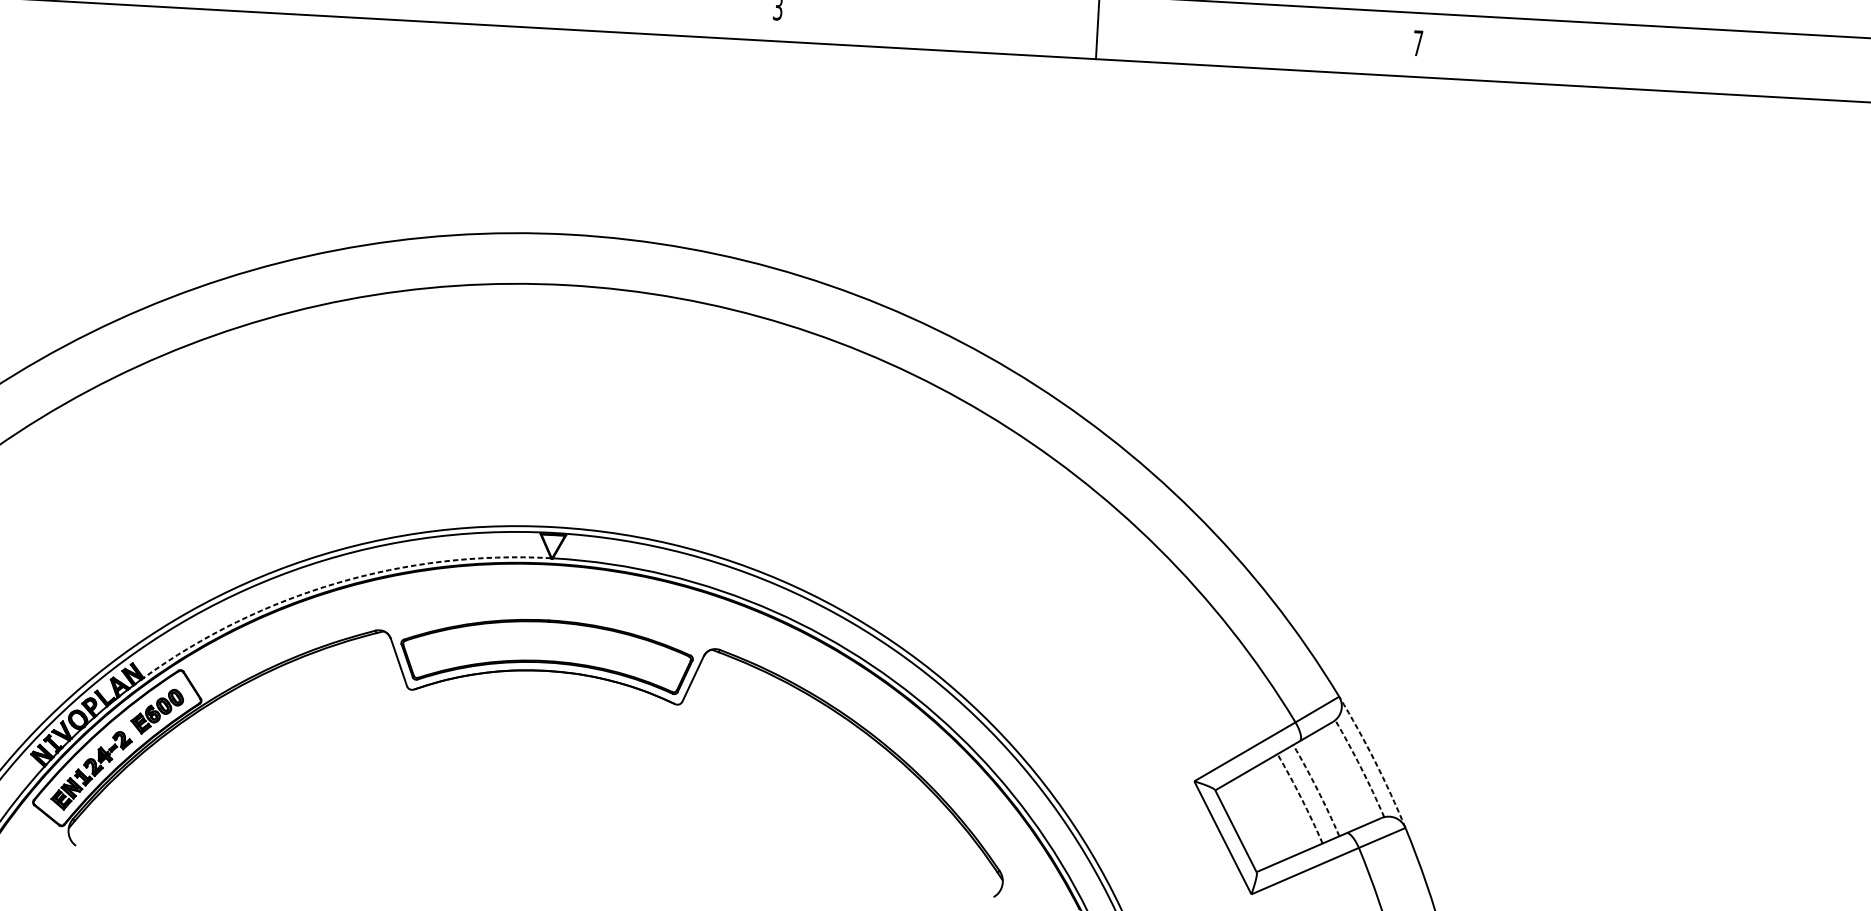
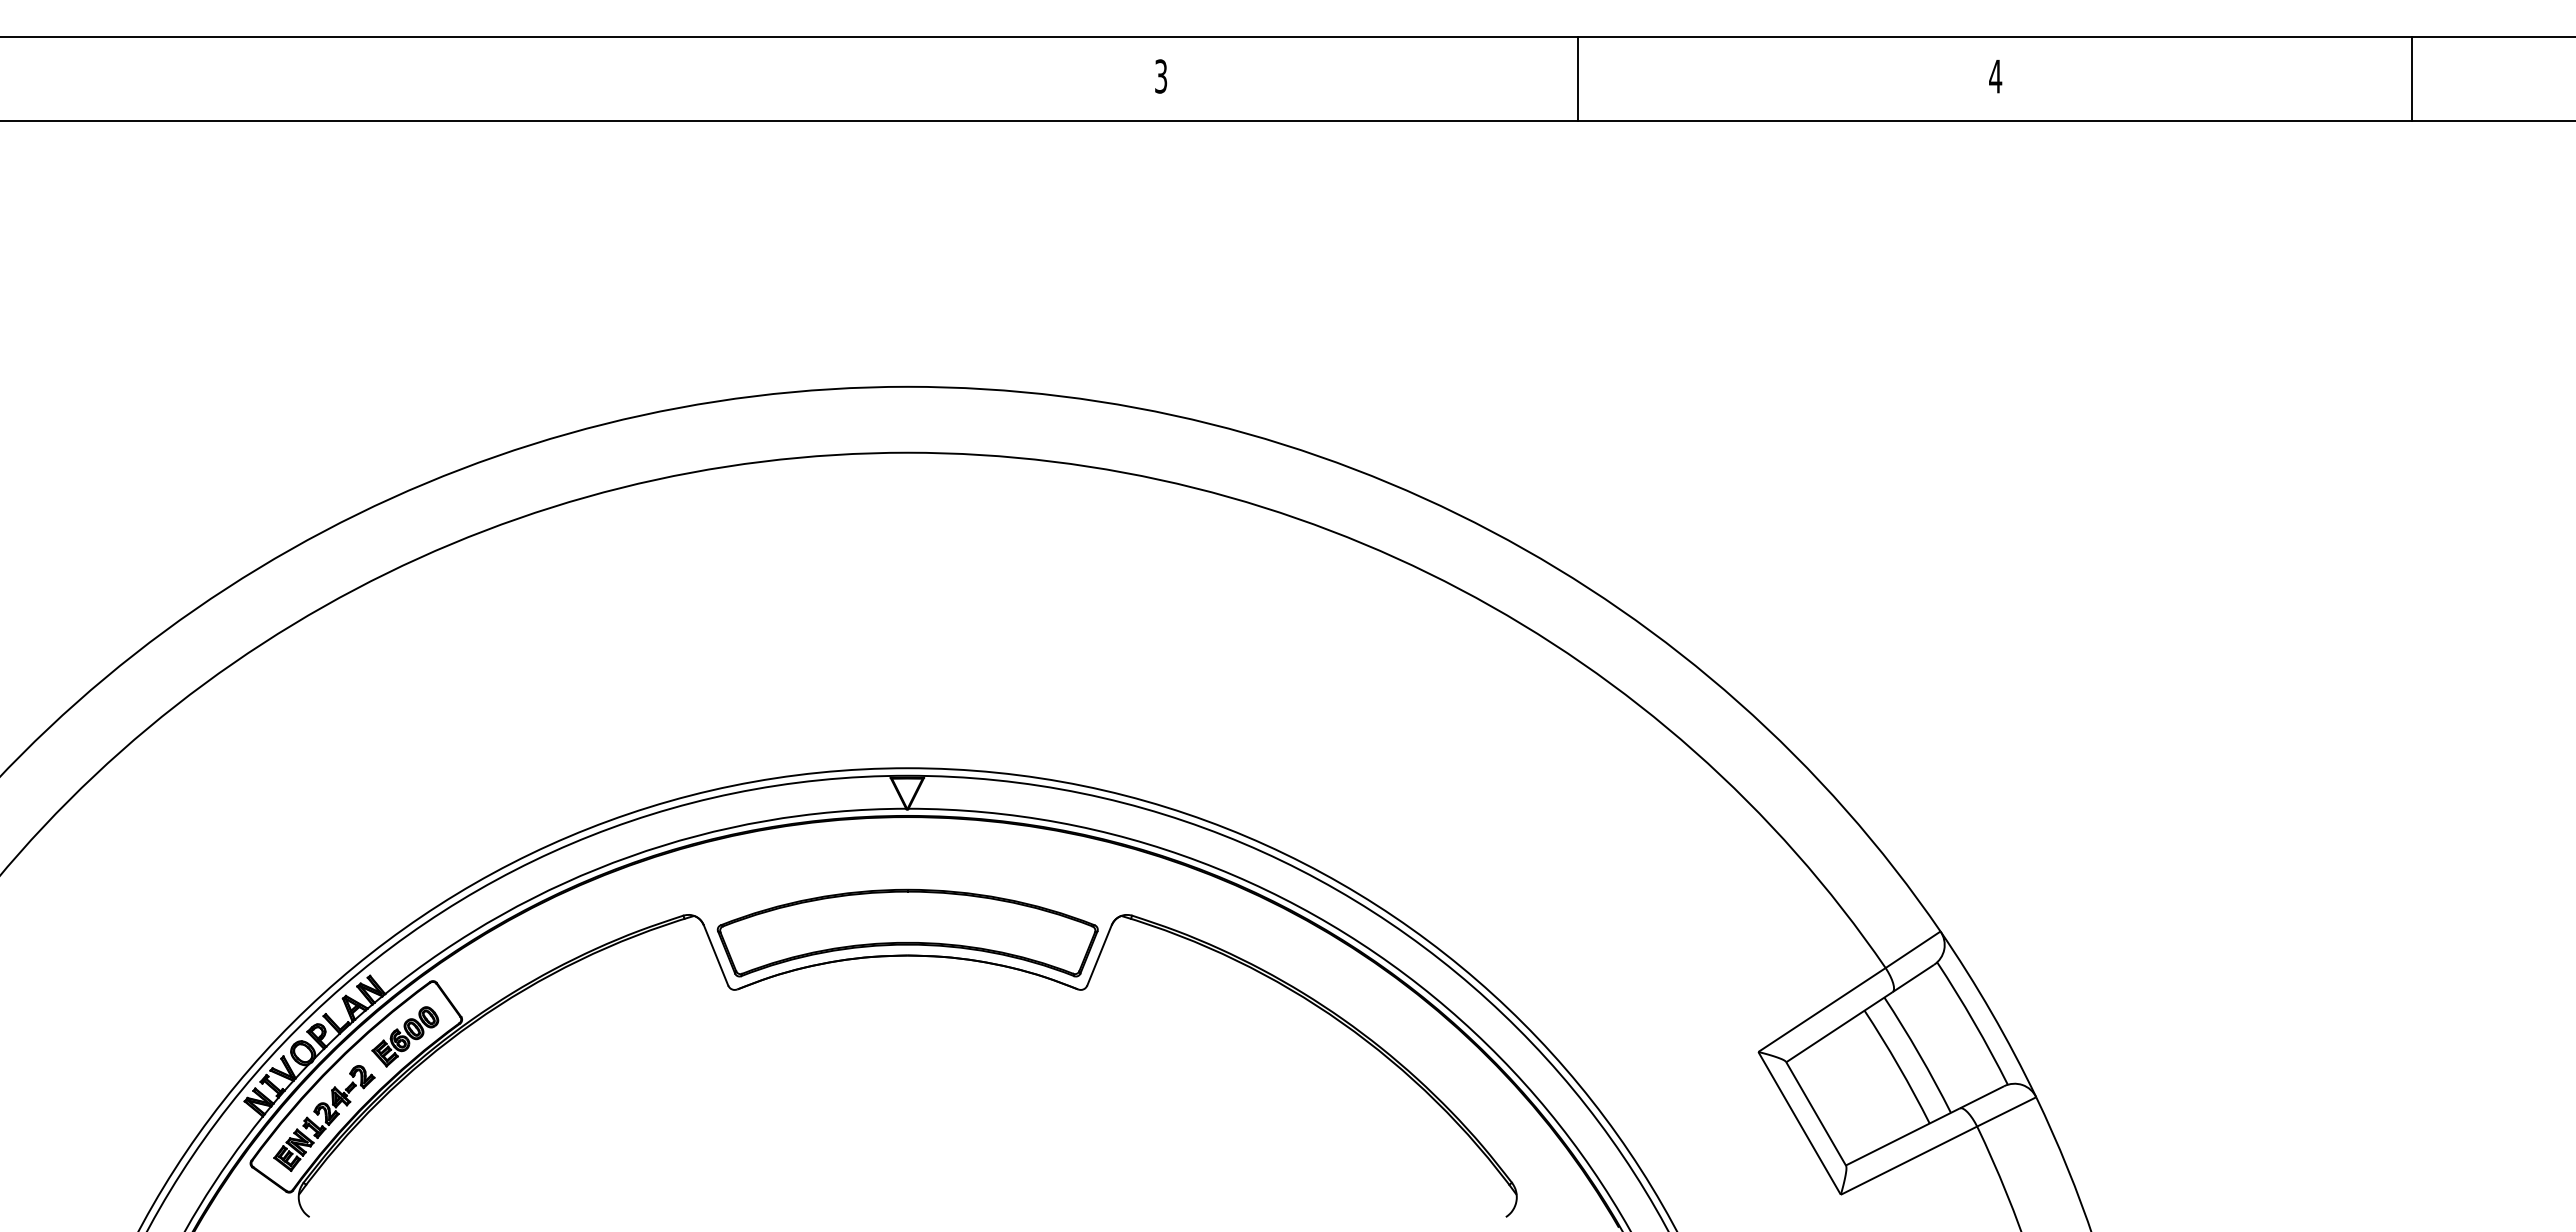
text: (1418, 43) -> (1995, 76), 7 -> 4
line: (1737, 62) -> (2412, 78), added
arc: (336, 582) -> (629, 856), dashed -> solid
arc: (1374, 761) -> (1991, 1012), dashed -> solid
arc: (1361, 767) -> (1974, 1022), dashed -> solid
arc: (1317, 790) -> (1919, 1054), dashed -> solid
arc: (1301, 798) -> (1898, 1066), dashed -> solid

